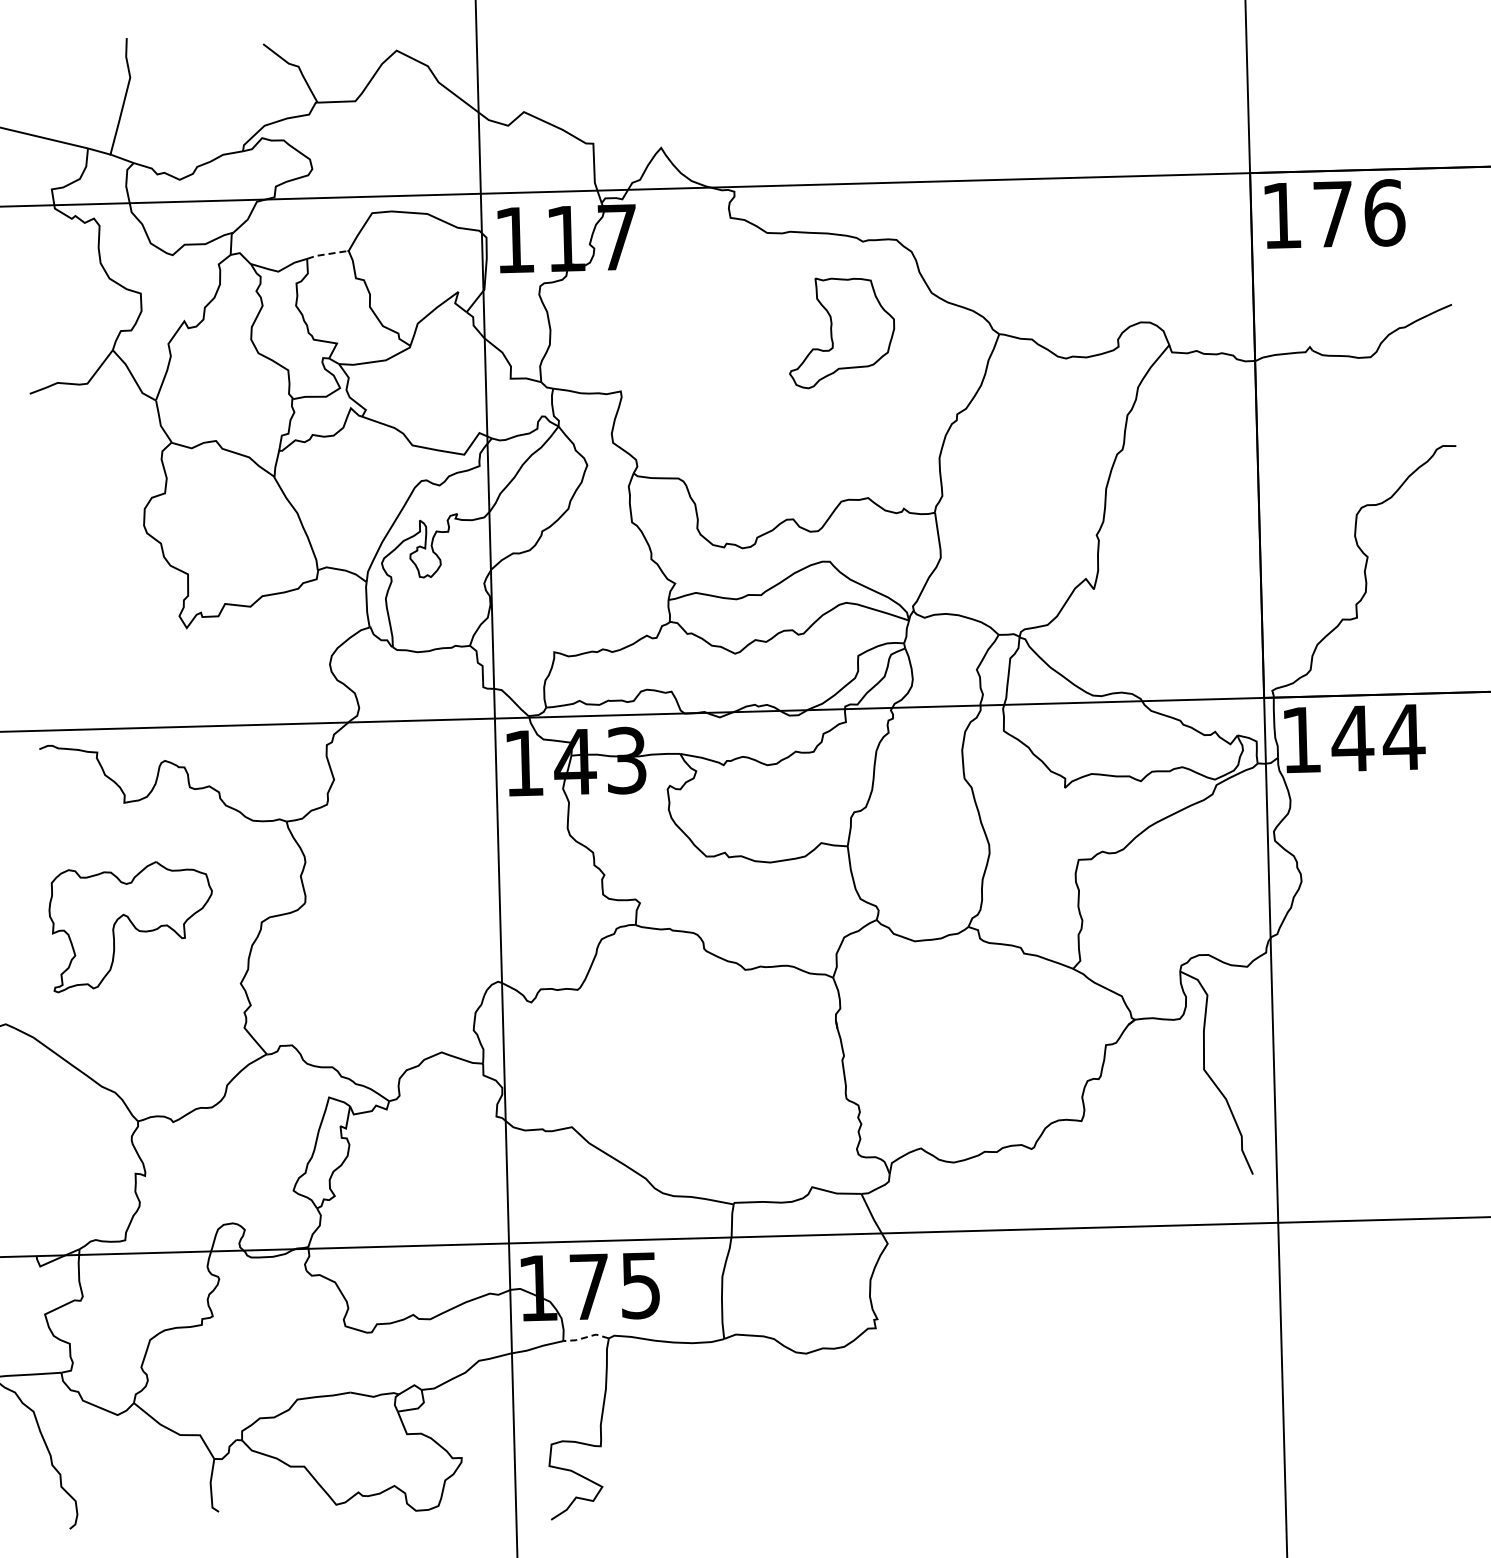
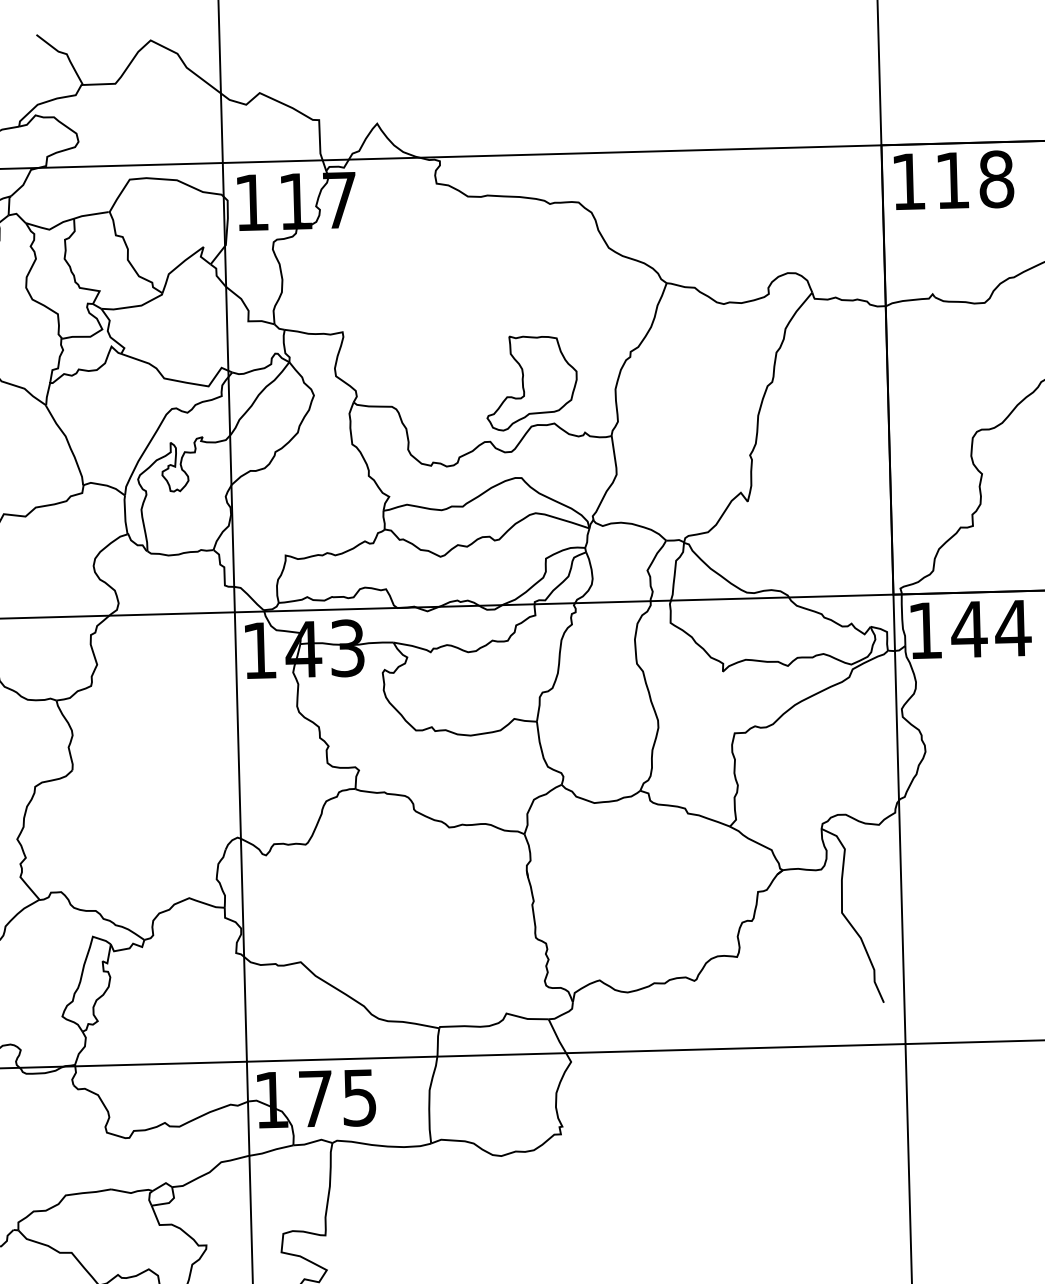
text: (1359, 213) -> (975, 179), 176 -> 118
line: (326, 254) -> (90, 214), dashed -> solid
part: (842, 333) -> (532, 383), moved
line: (586, 1337) -> (313, 1142), dashed -> solid

